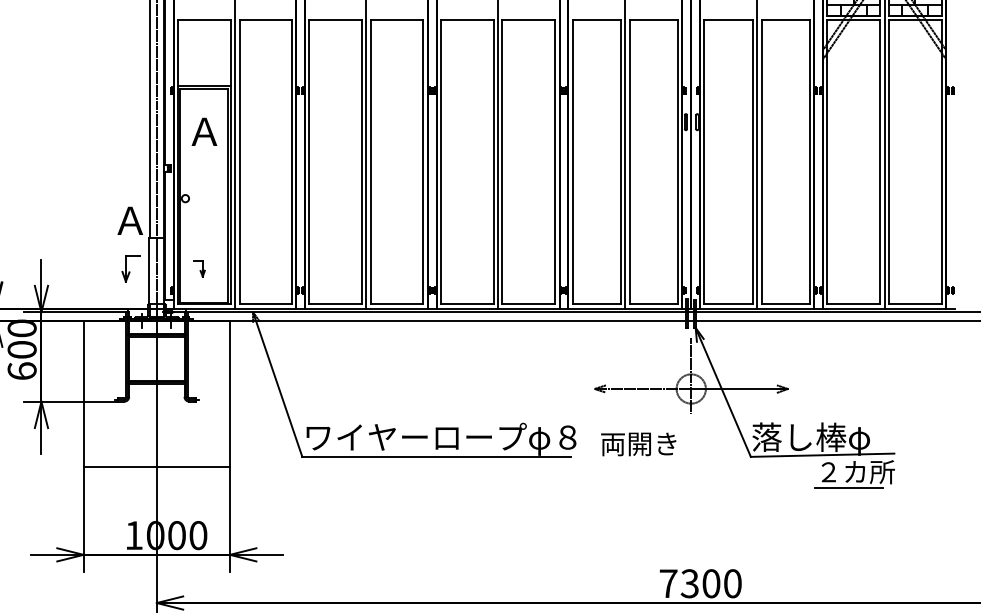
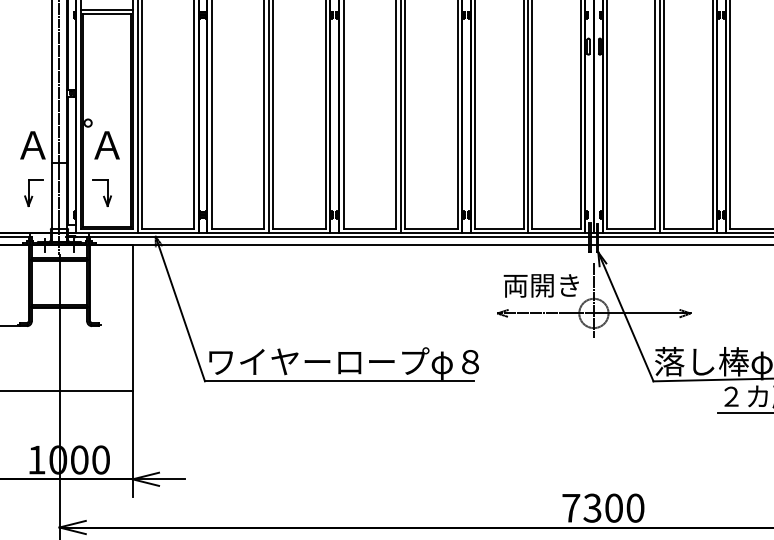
text: (204, 131) -> (107, 144), moved
part: (199, 268) -> (102, 192), size x1.67
text: (638, 444) -> (541, 285), moved

